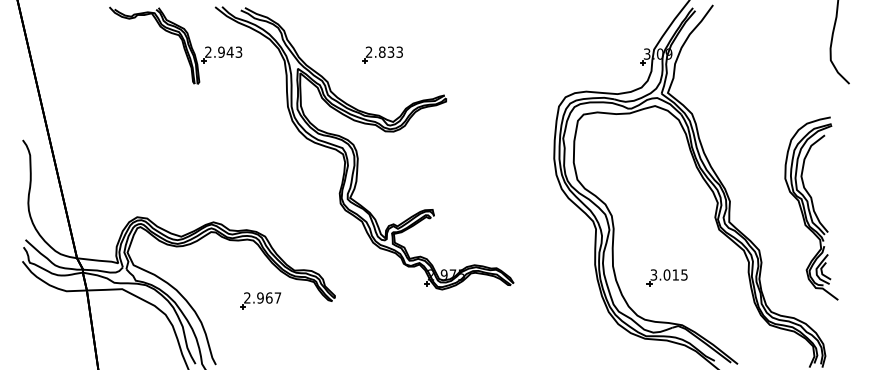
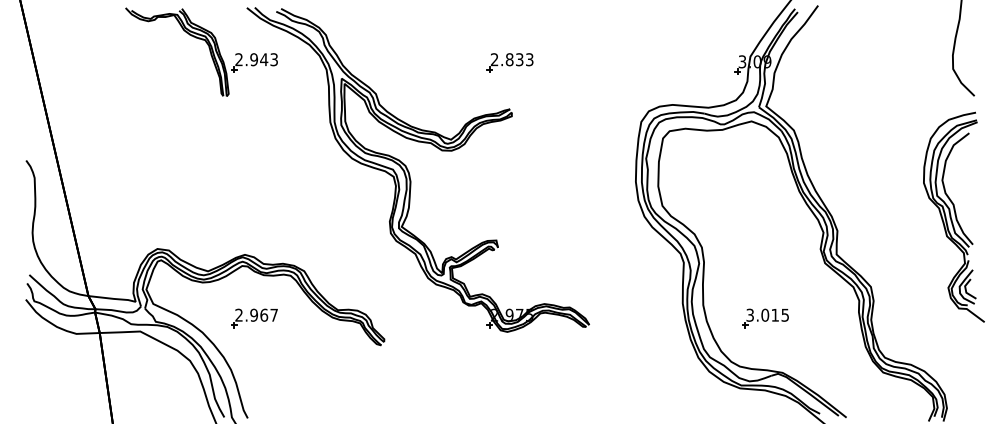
part: (382, 54) -> (509, 62), moved
part: (811, 208) -> (953, 217), moved
part: (260, 300) -> (254, 318), moved

